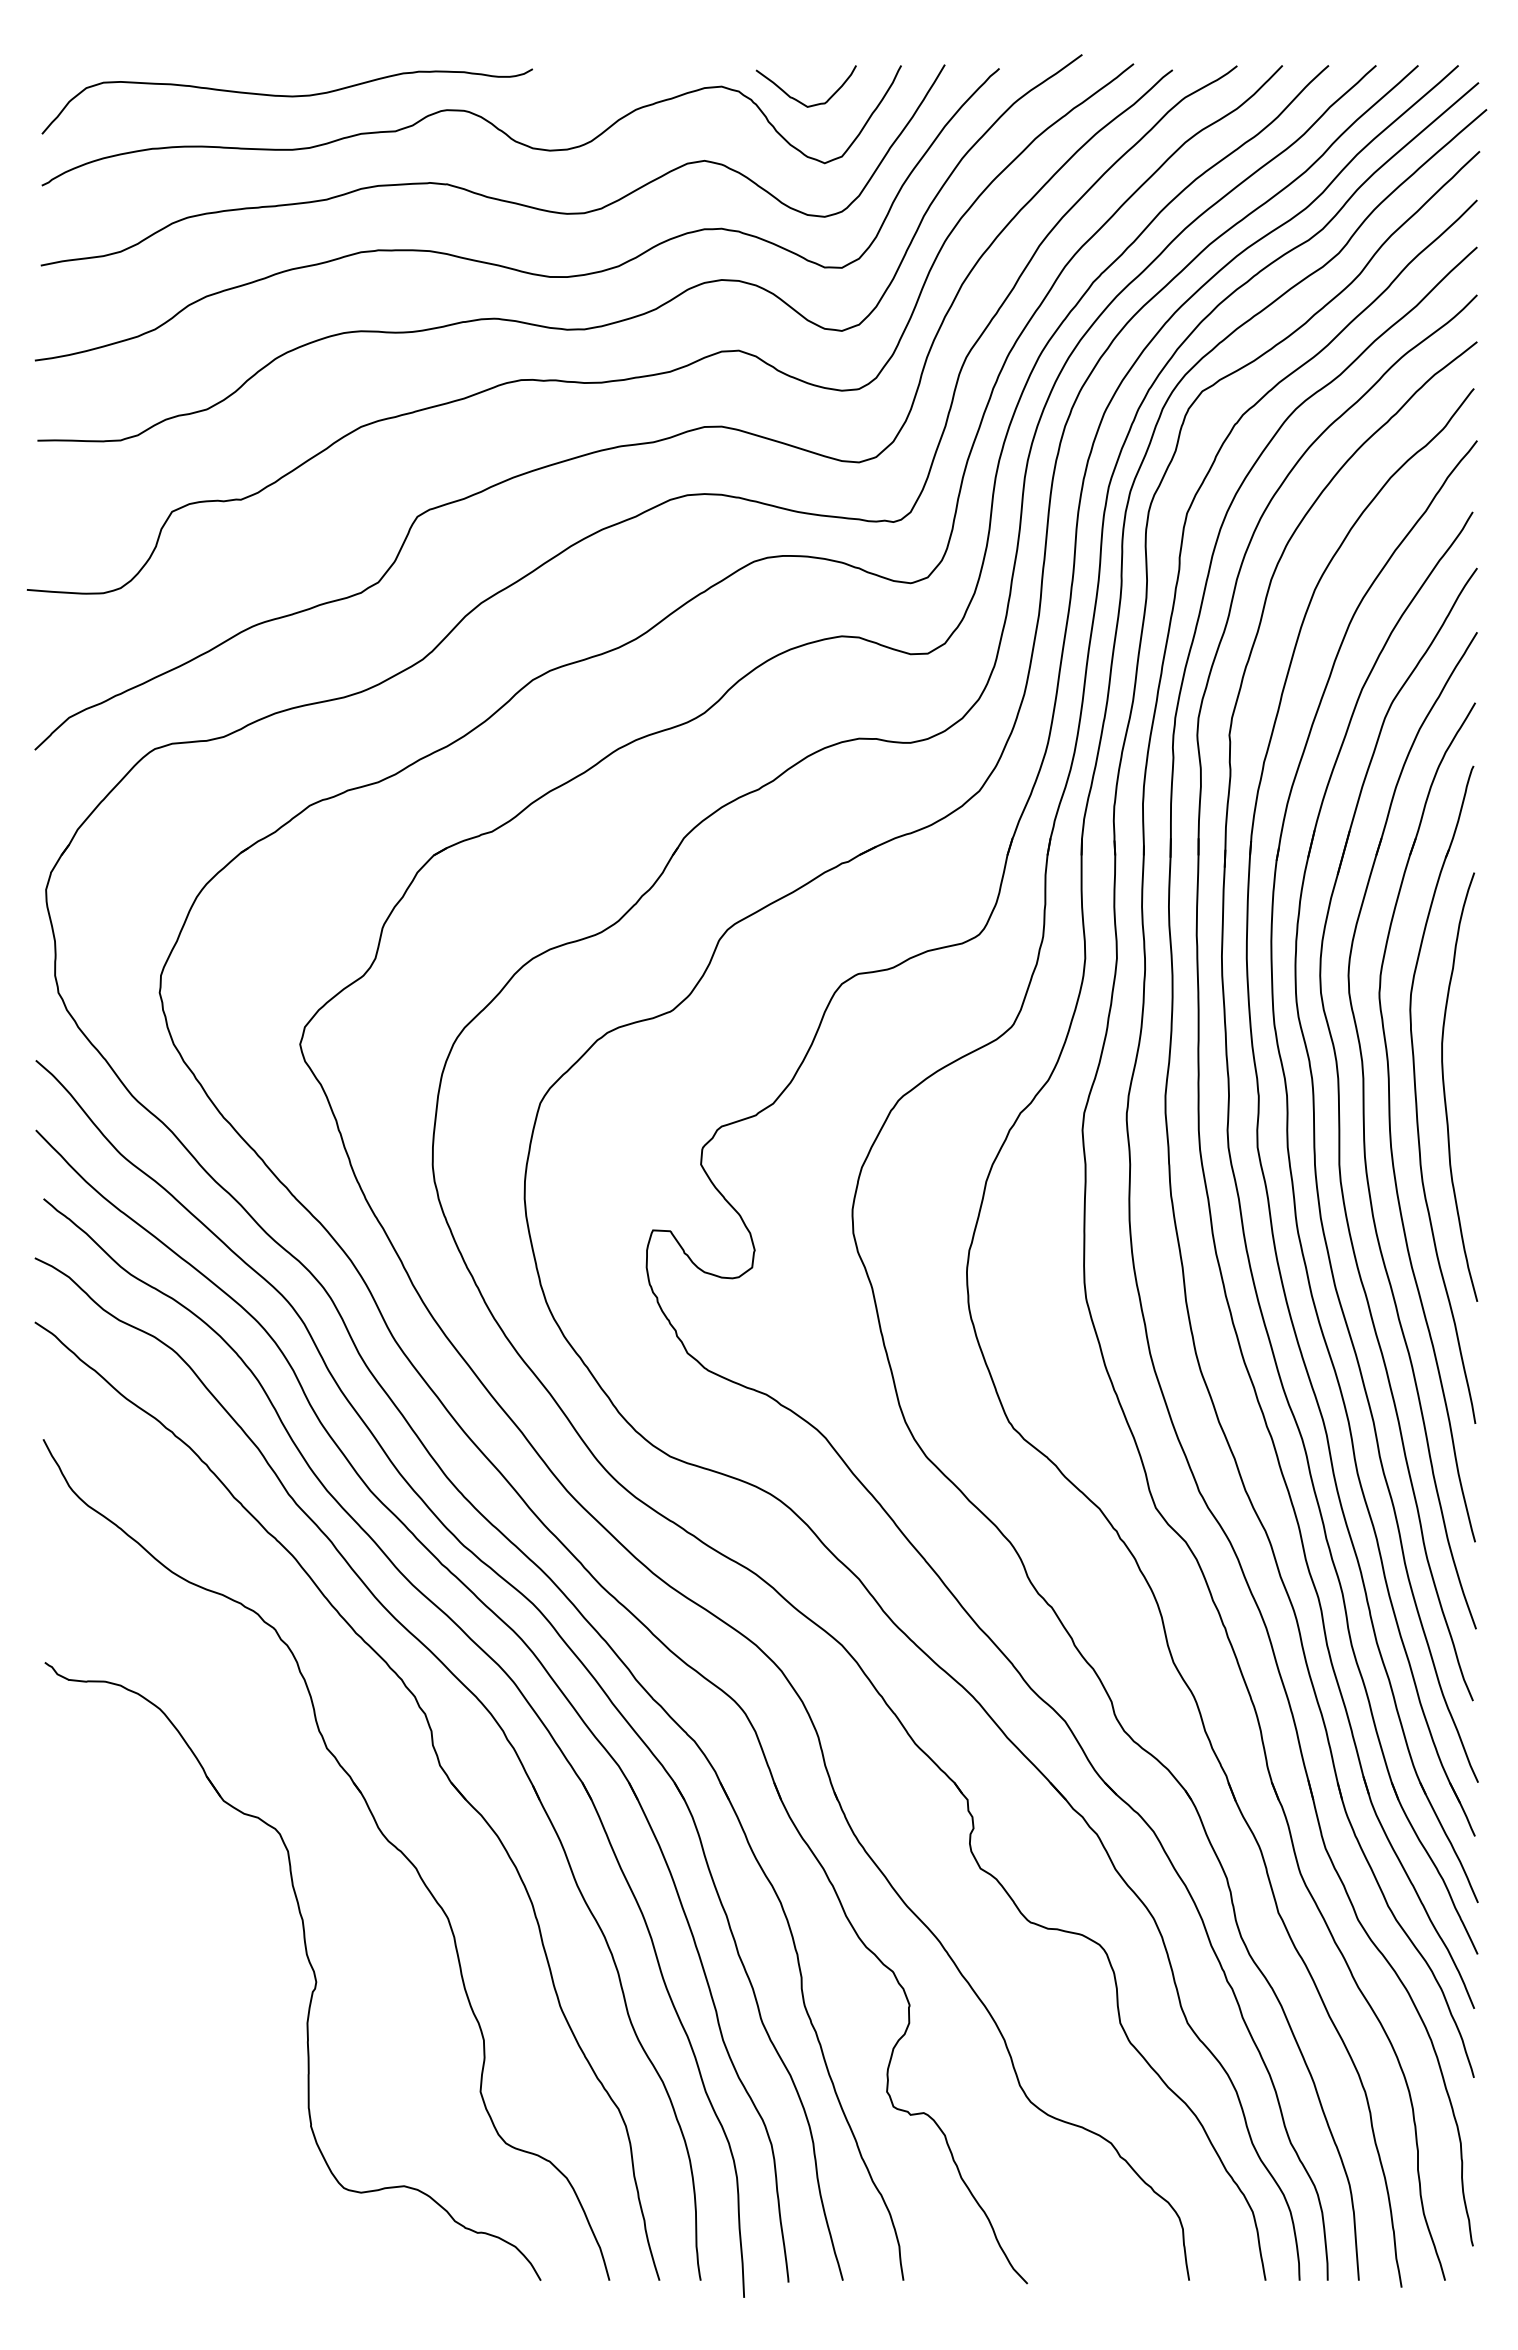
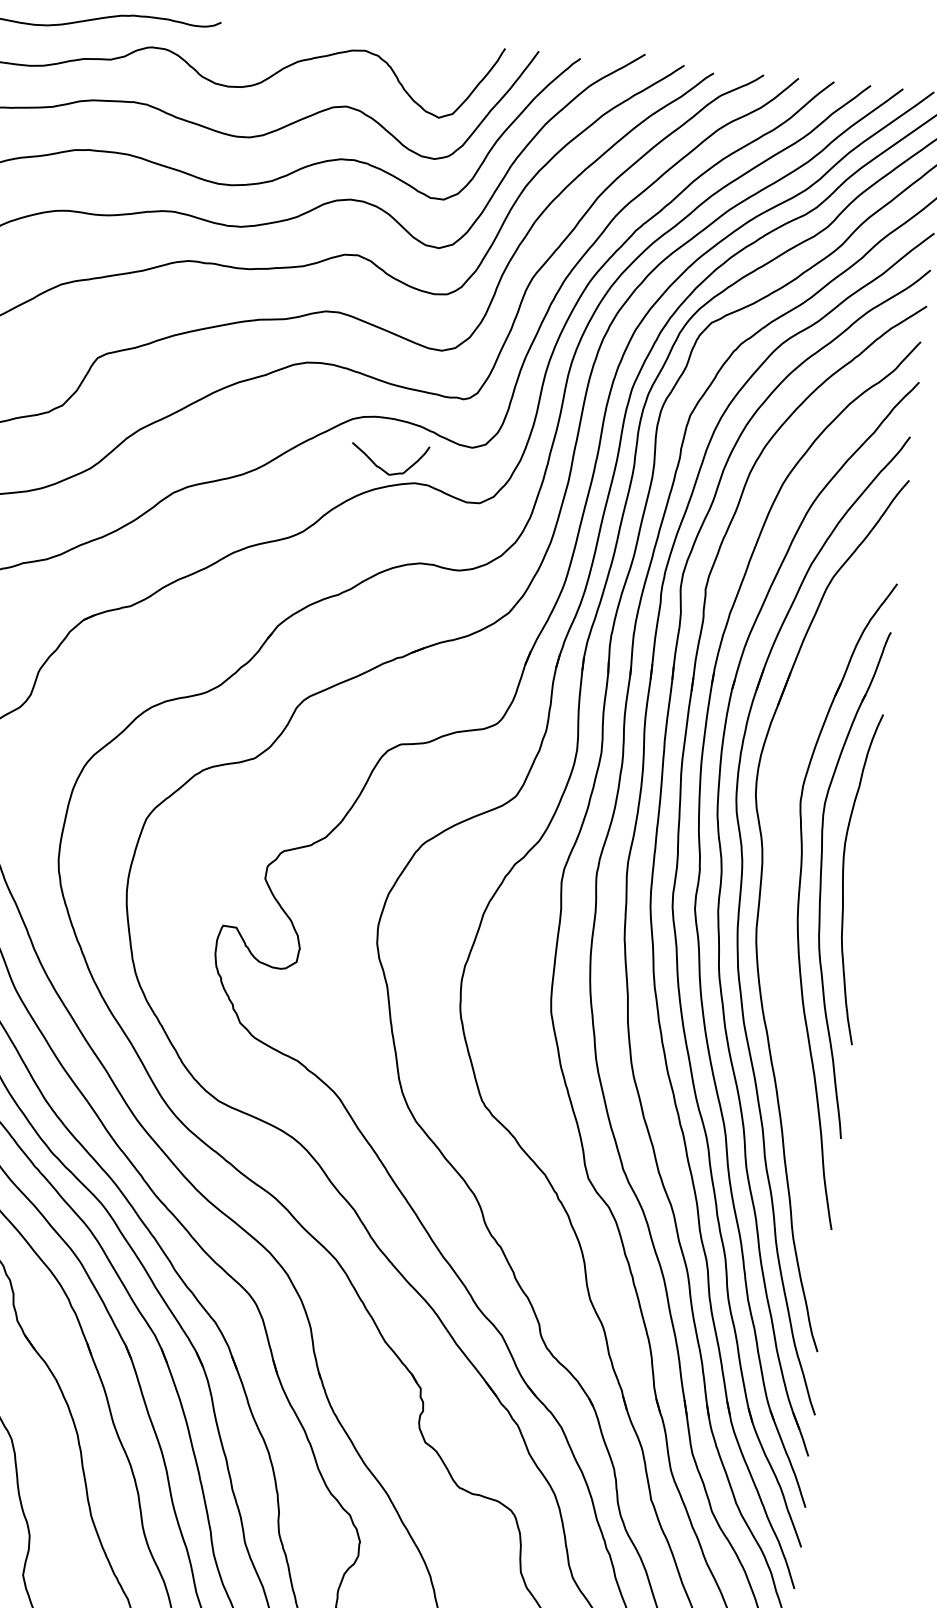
curve: (799, 100) -> (383, 469), moved
part: (1364, 1130) -> (778, 904), removed

